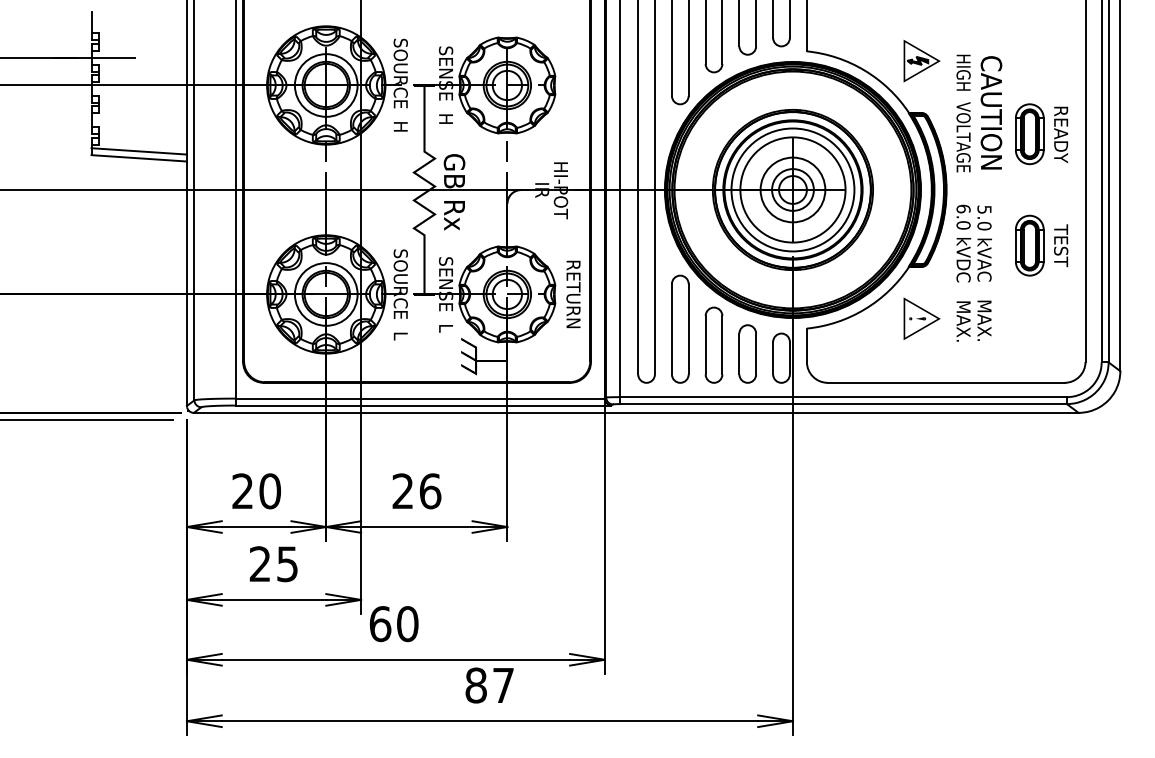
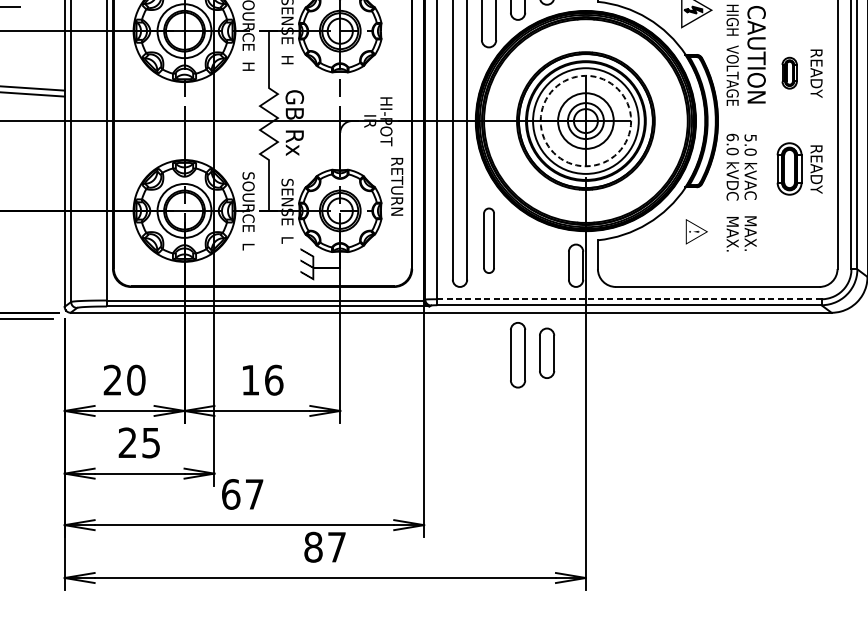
part: (1029, 134) -> (789, 73), size x0.6
circle: (792, 189) -> (585, 120), solid -> dashed
text: (1061, 246) -> (816, 169), TEST -> READY
text: (573, 294) -> (397, 186), moved
part: (921, 318) -> (696, 231), size x0.7
part: (680, 328) -> (489, 240), size x0.7
part: (713, 344) -> (517, 354), moved
part: (747, 353) -> (546, 352), moved
line: (842, 397) -> (628, 299), solid -> dashed
text: (402, 490) -> (250, 379), 26 -> 16
text: (407, 624) -> (254, 494), 60 -> 67

